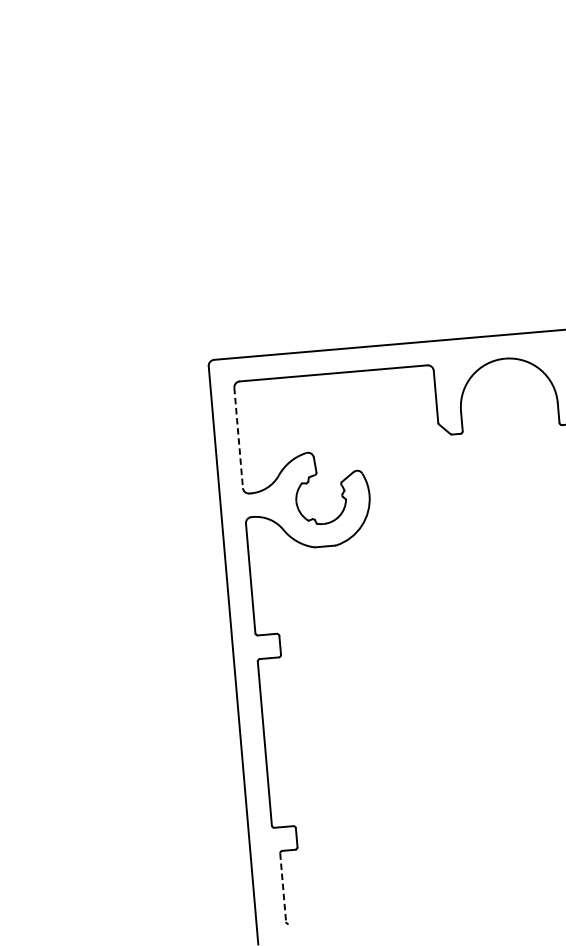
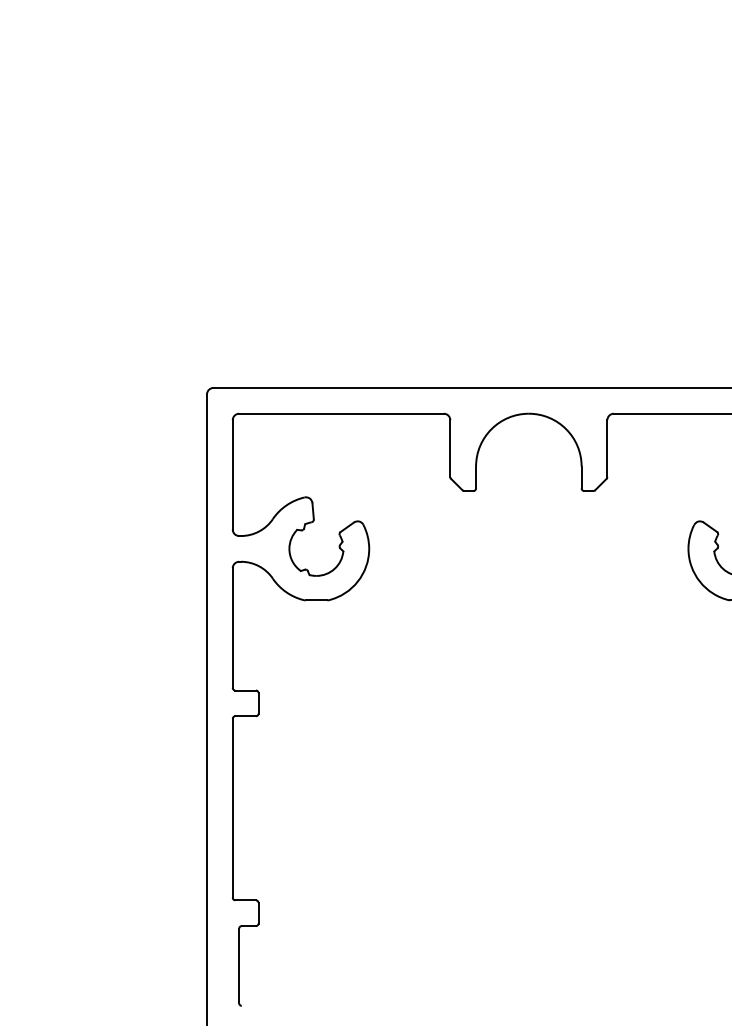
line: (238, 437) -> (232, 474), dashed -> solid
line: (283, 888) -> (239, 966), dashed -> solid

